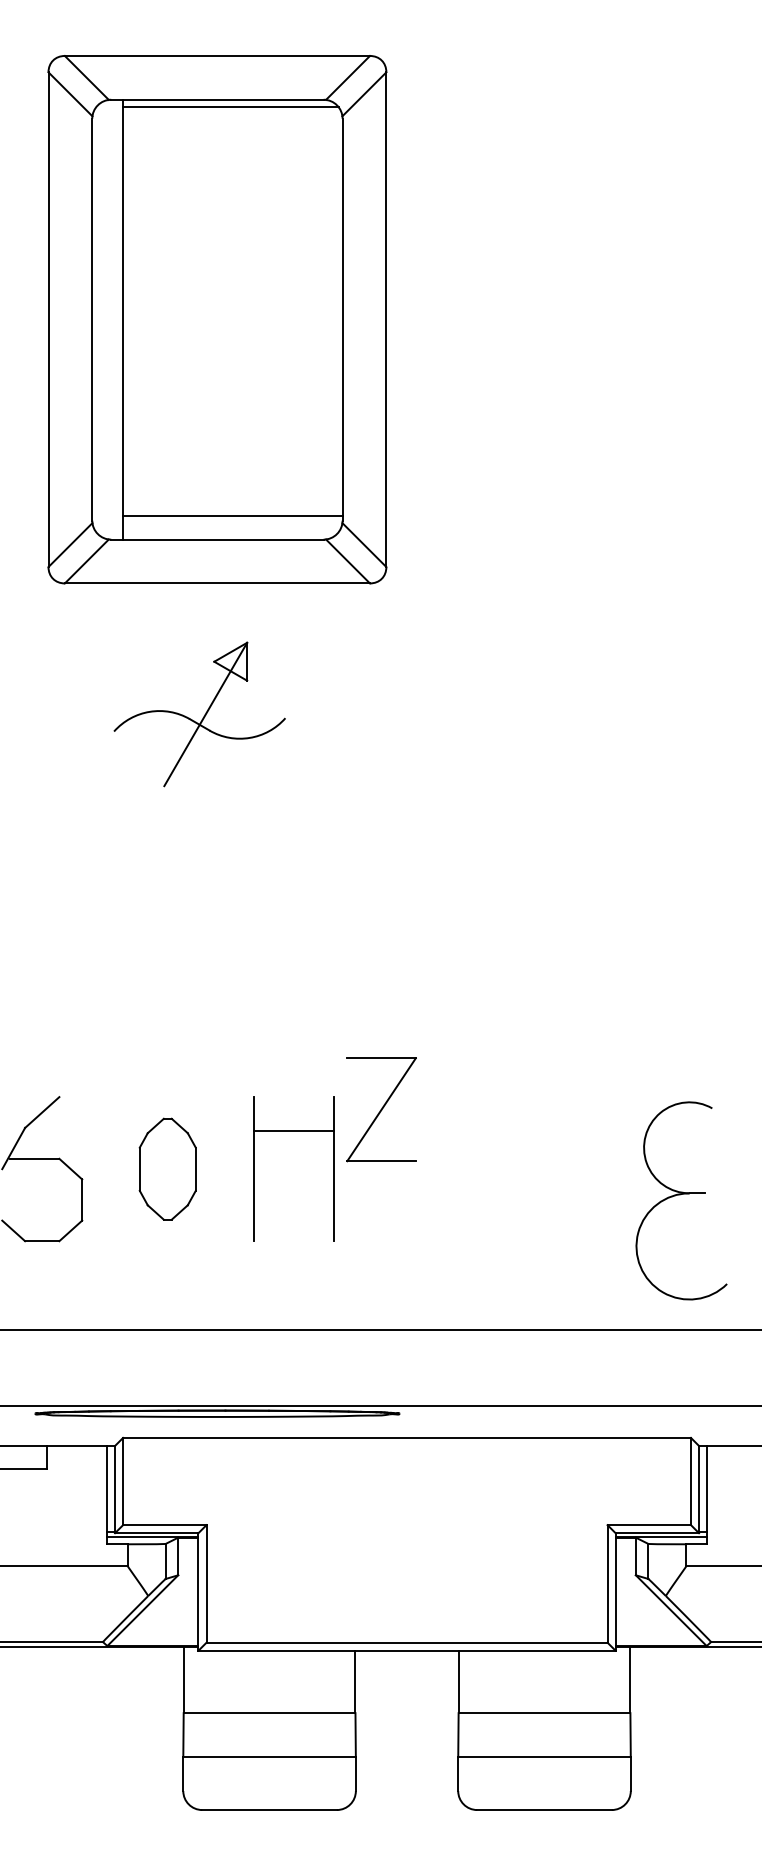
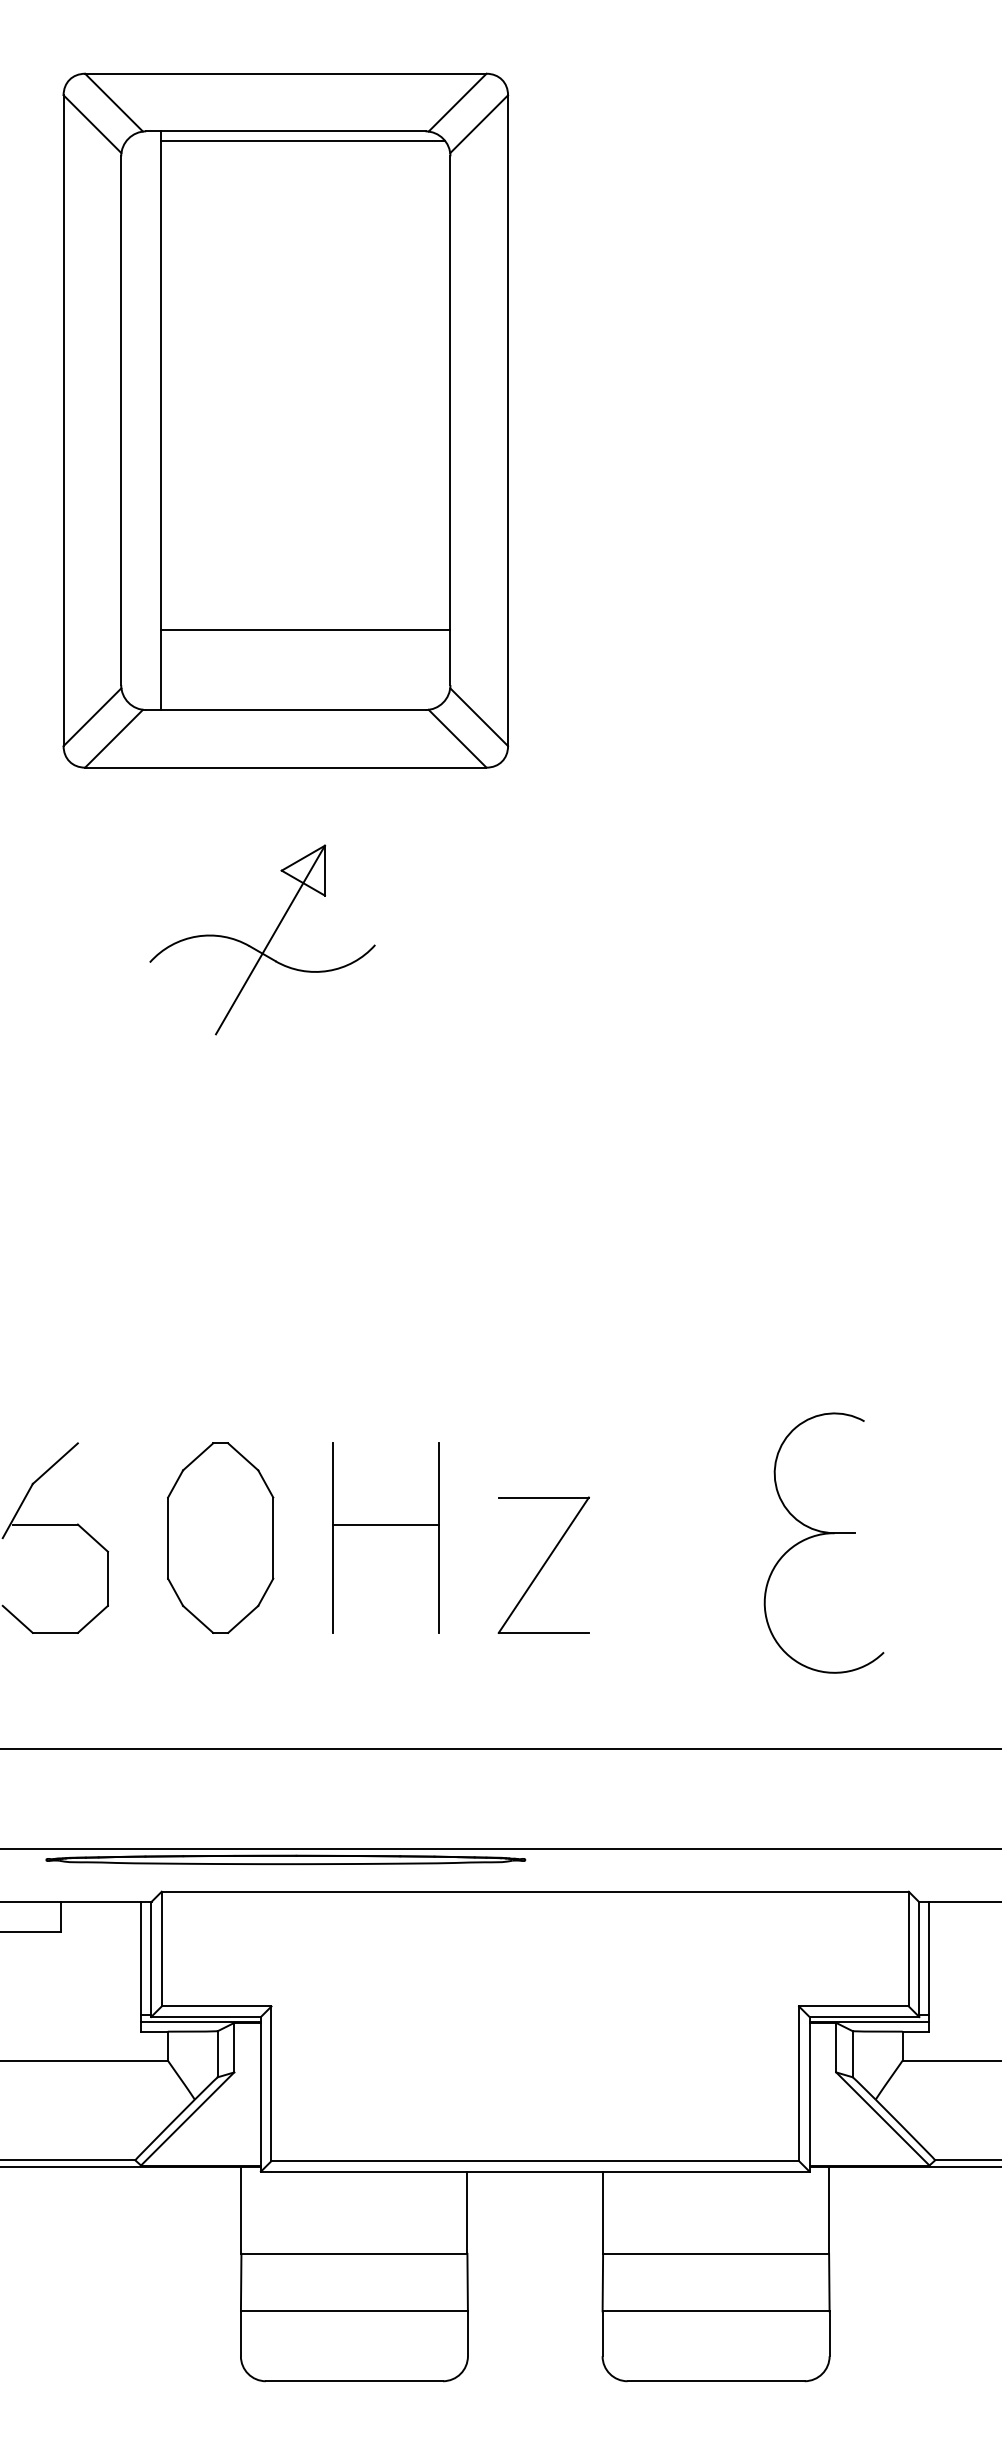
line: (232, 515) -> (305, 629), moved
part: (381, 1109) -> (543, 1564), moved
line: (293, 1130) -> (385, 1524), moved
part: (167, 1169) -> (220, 1538), size x1.43
part: (681, 1200) -> (823, 1542), moved

